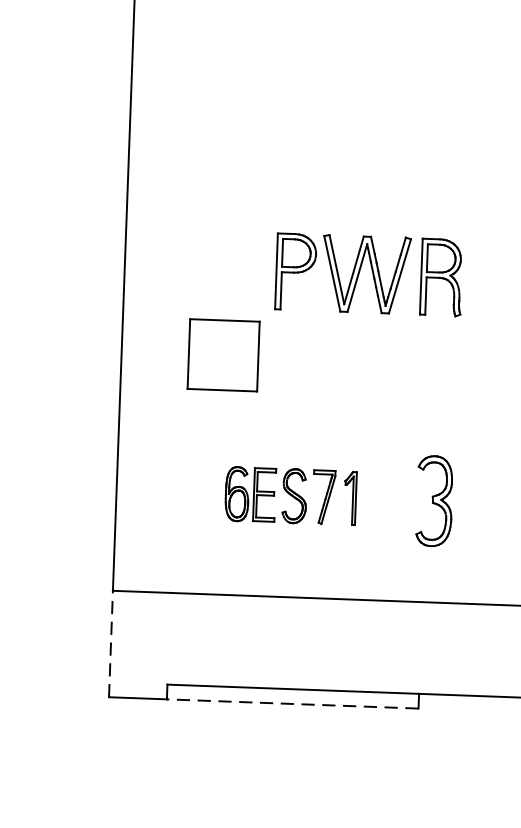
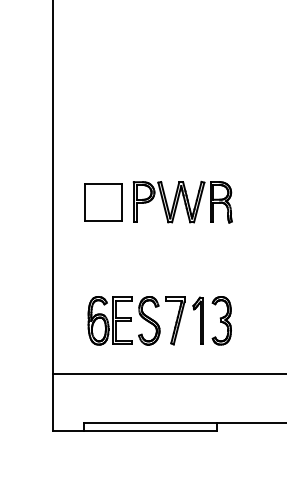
part: (223, 354) -> (103, 202), moved
part: (290, 495) -> (145, 320), size x1.67
line: (111, 643) -> (53, 402), dashed -> solid
line: (292, 703) -> (150, 430), dashed -> solid

